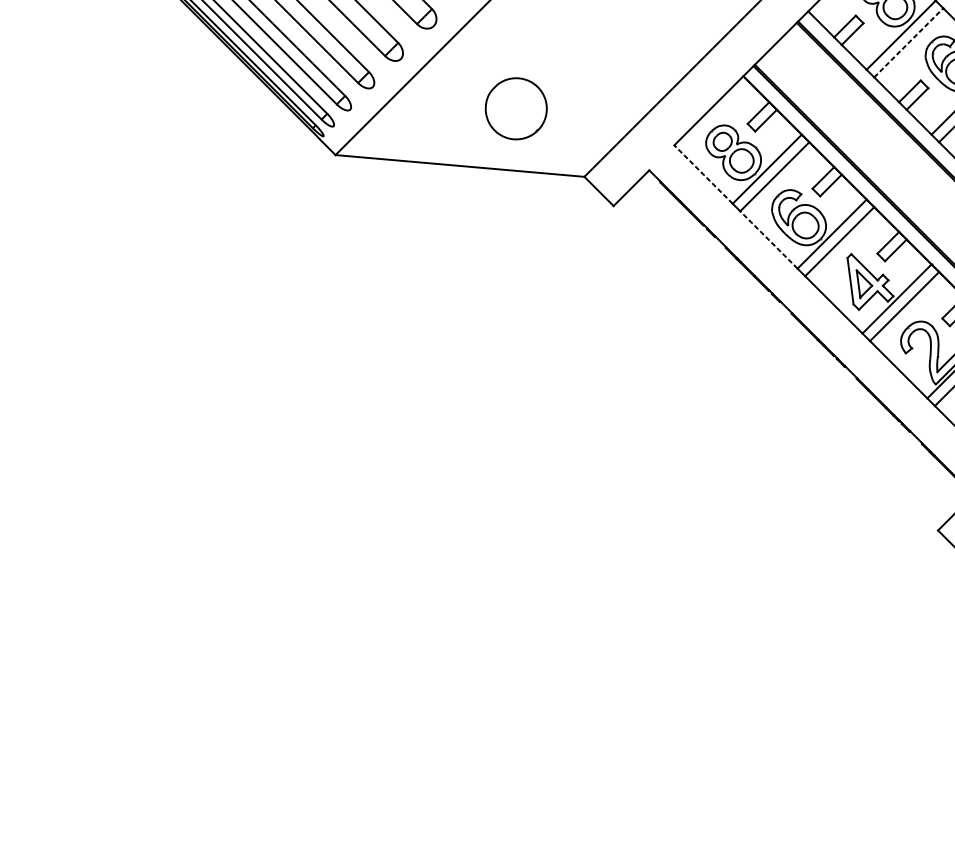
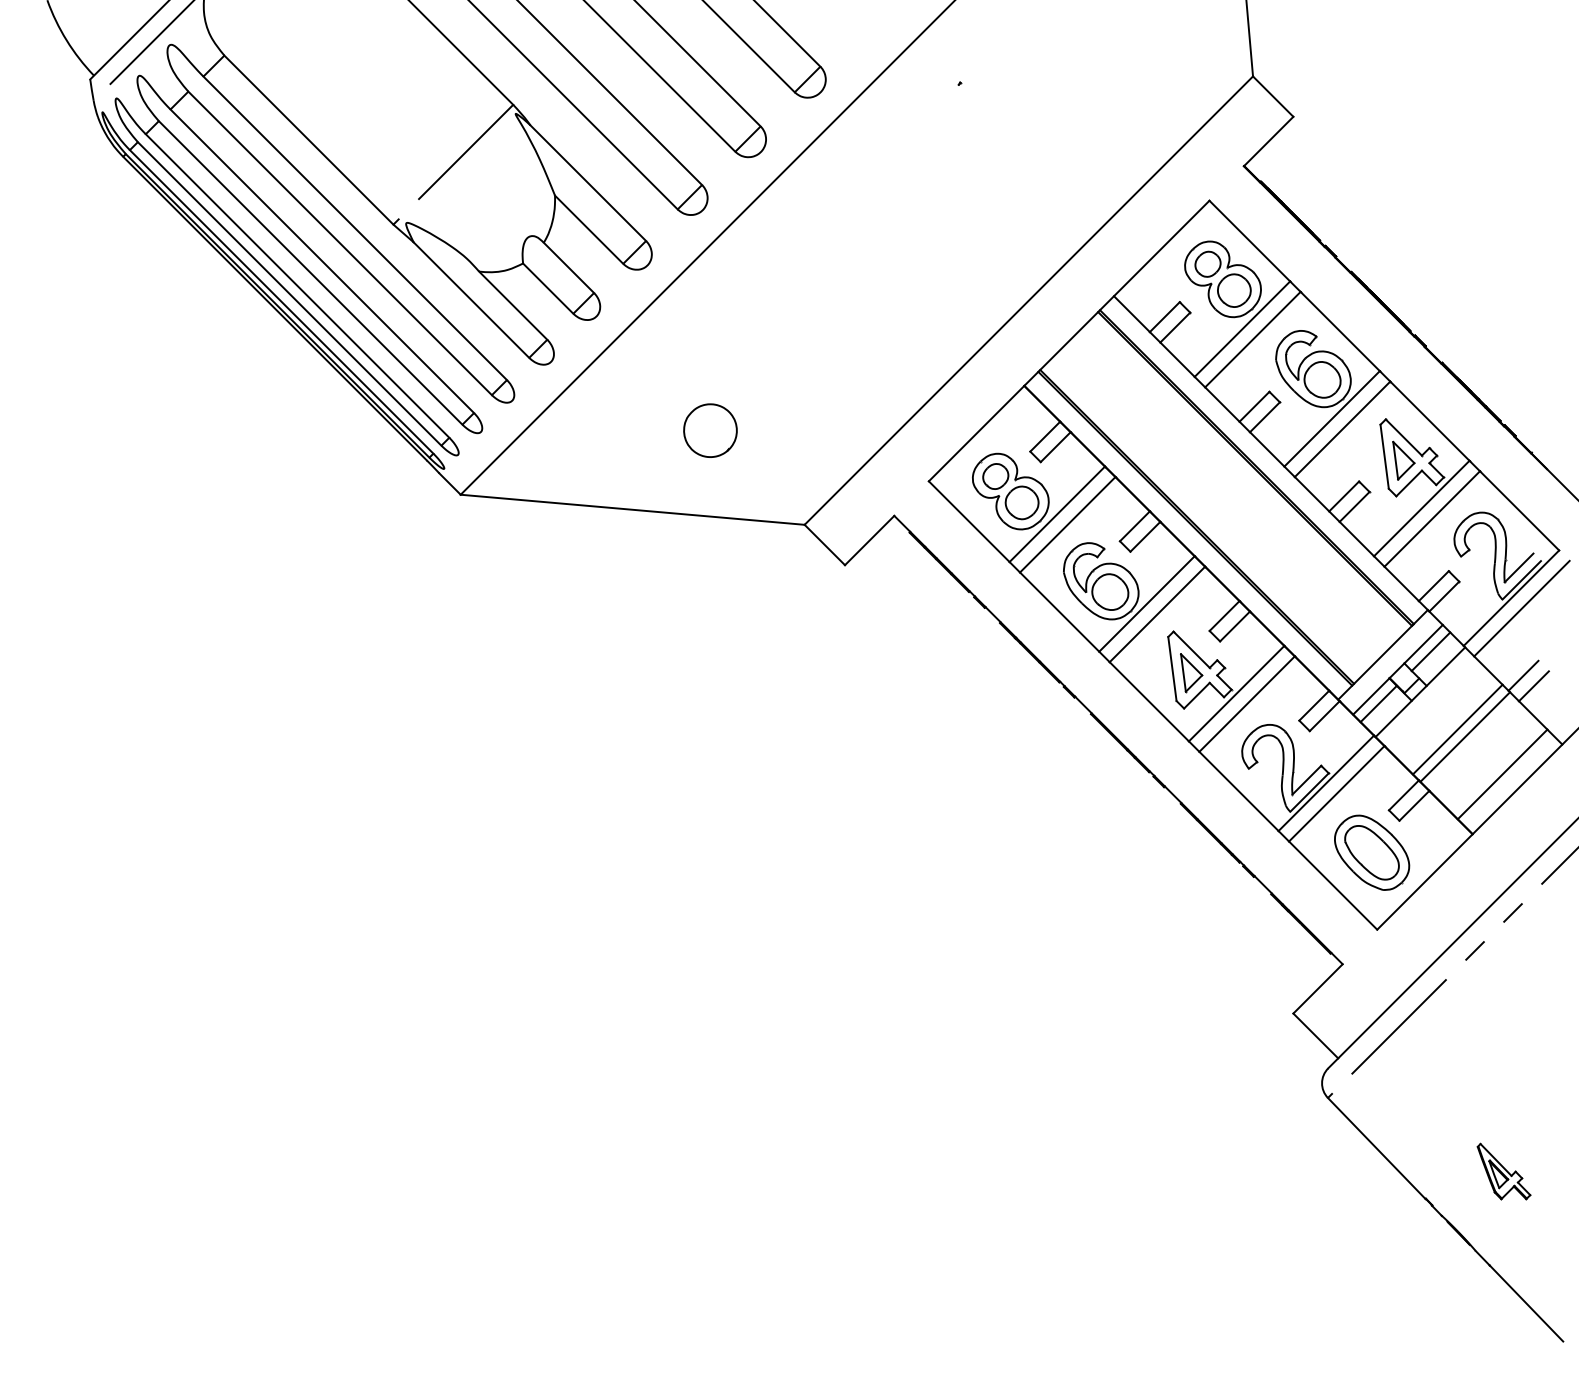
line: (909, 42) -> (1253, 339), dashed -> solid
part: (516, 108) -> (710, 430), size x0.62
line: (702, 174) -> (968, 521), dashed -> solid
line: (768, 239) -> (1059, 611), dashed -> solid

